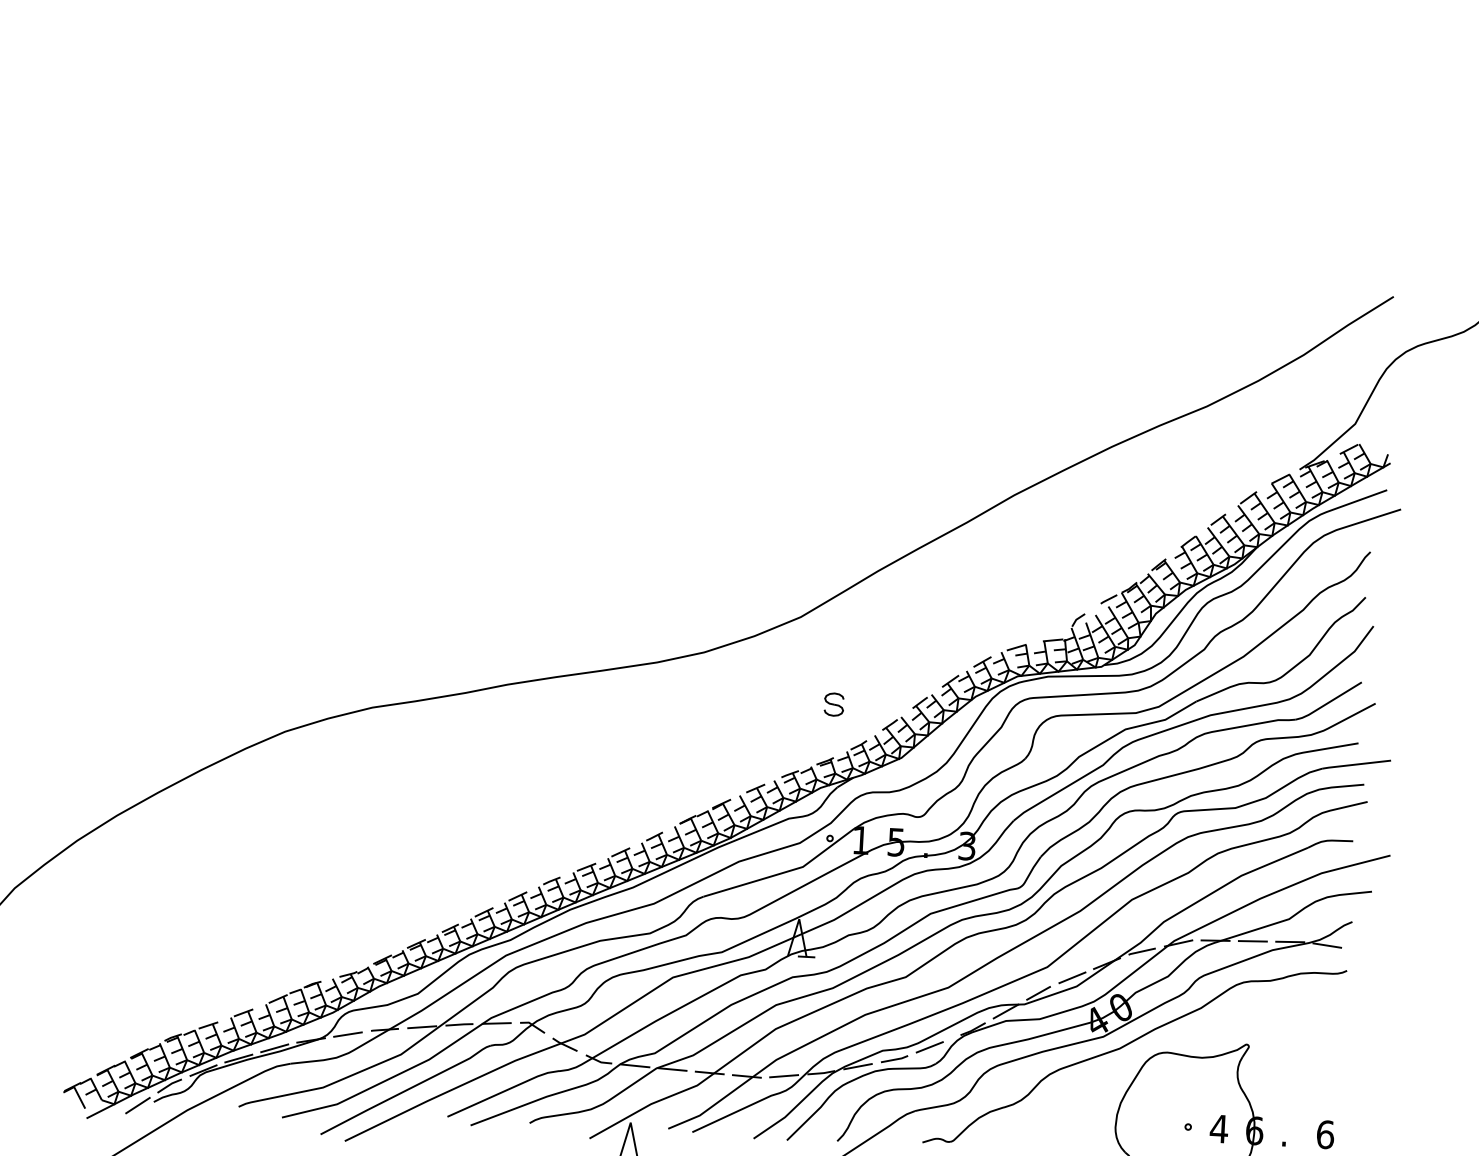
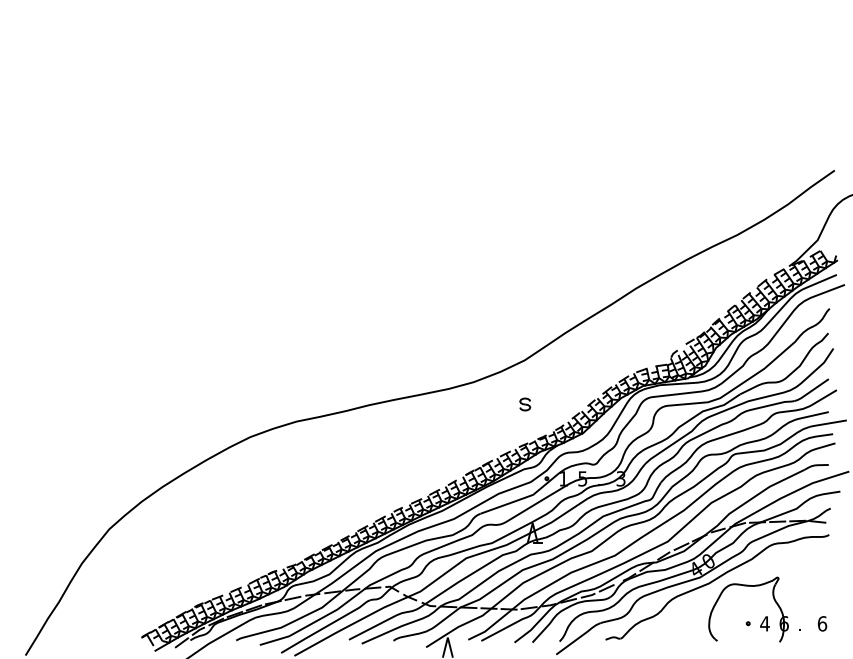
part: (834, 704) -> (525, 404), moved

